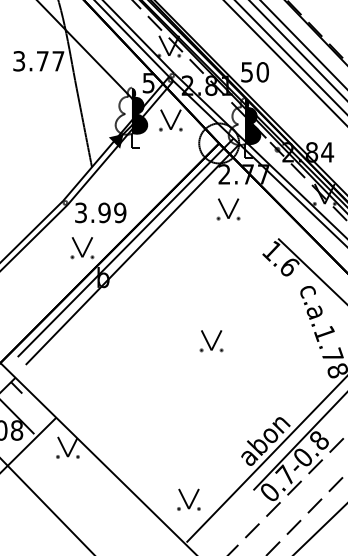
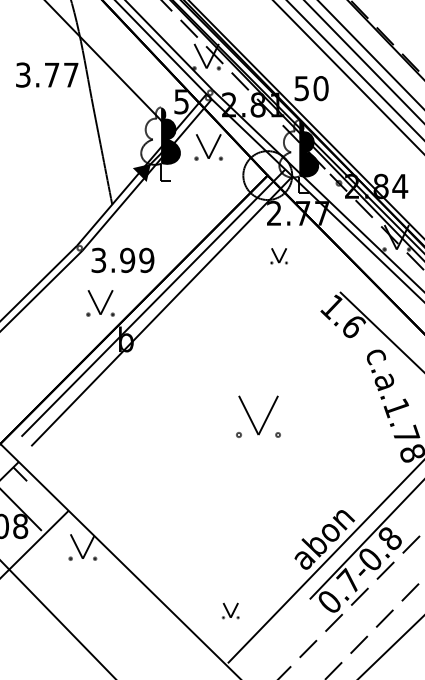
part: (228, 209) -> (279, 256), size x0.6
part: (211, 341) -> (258, 417), size x1.6
part: (188, 499) -> (230, 610), size x0.6

